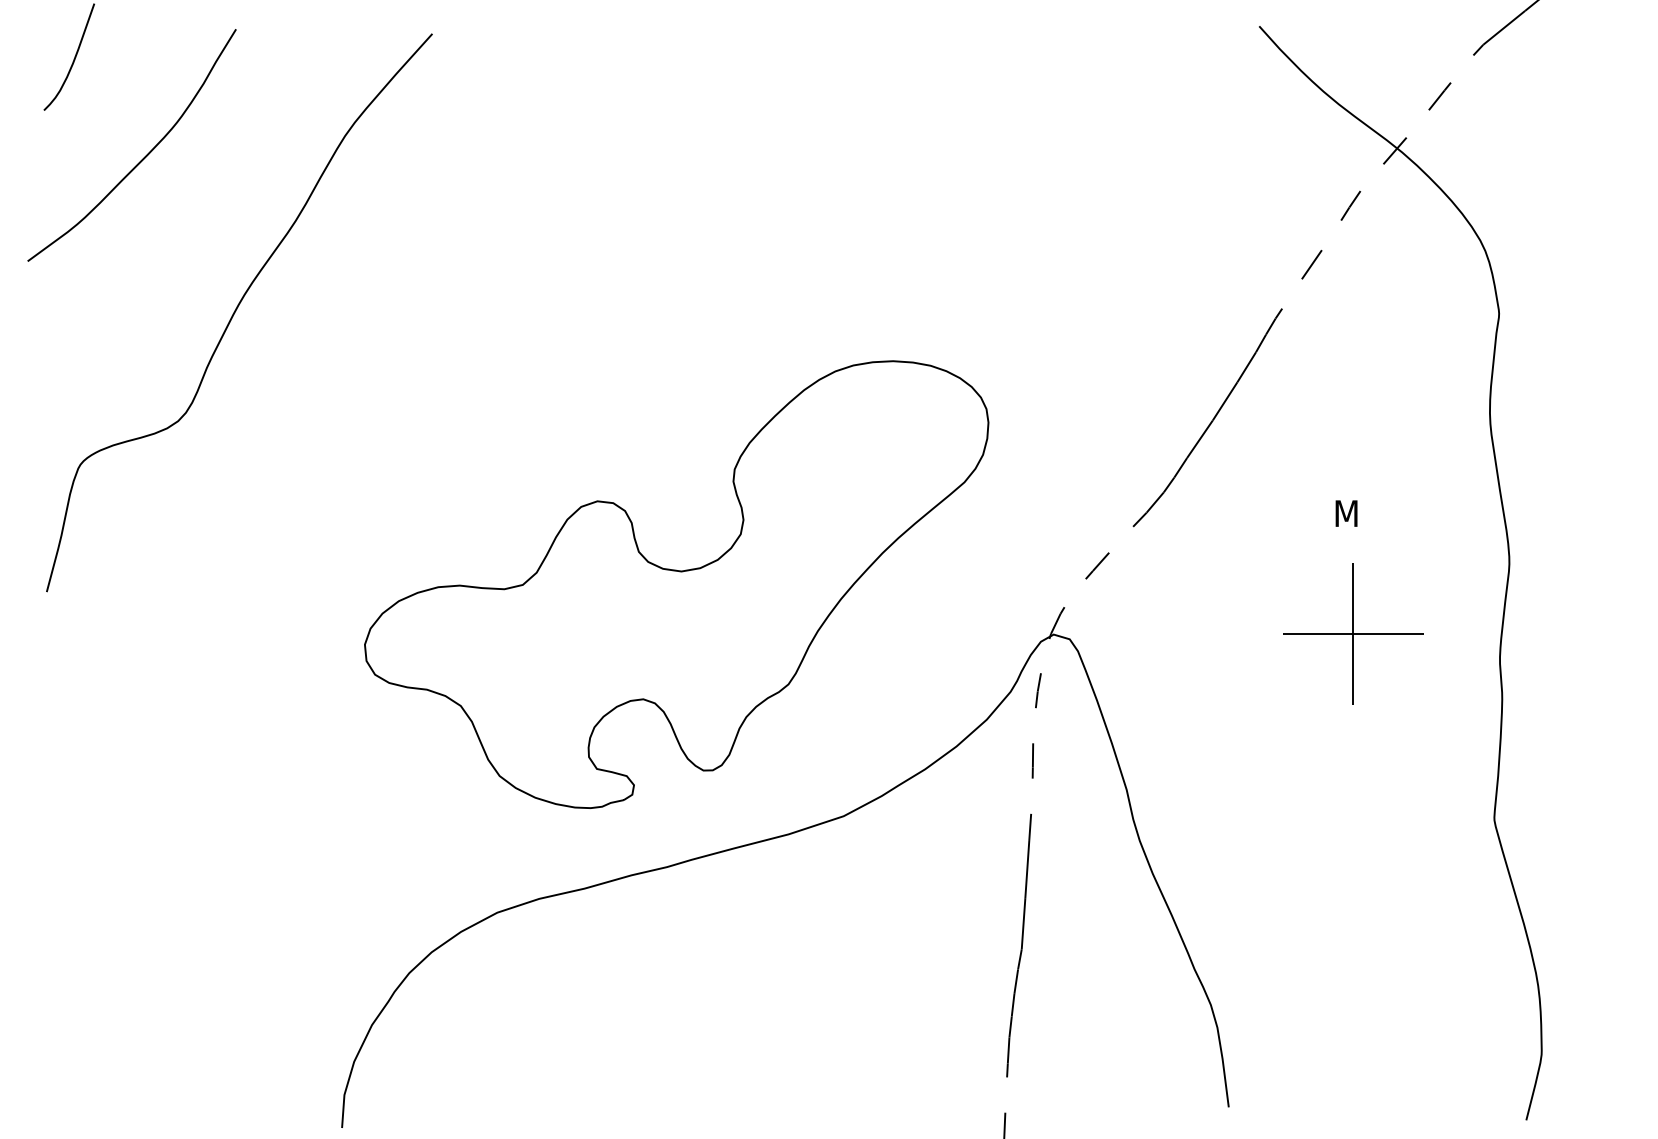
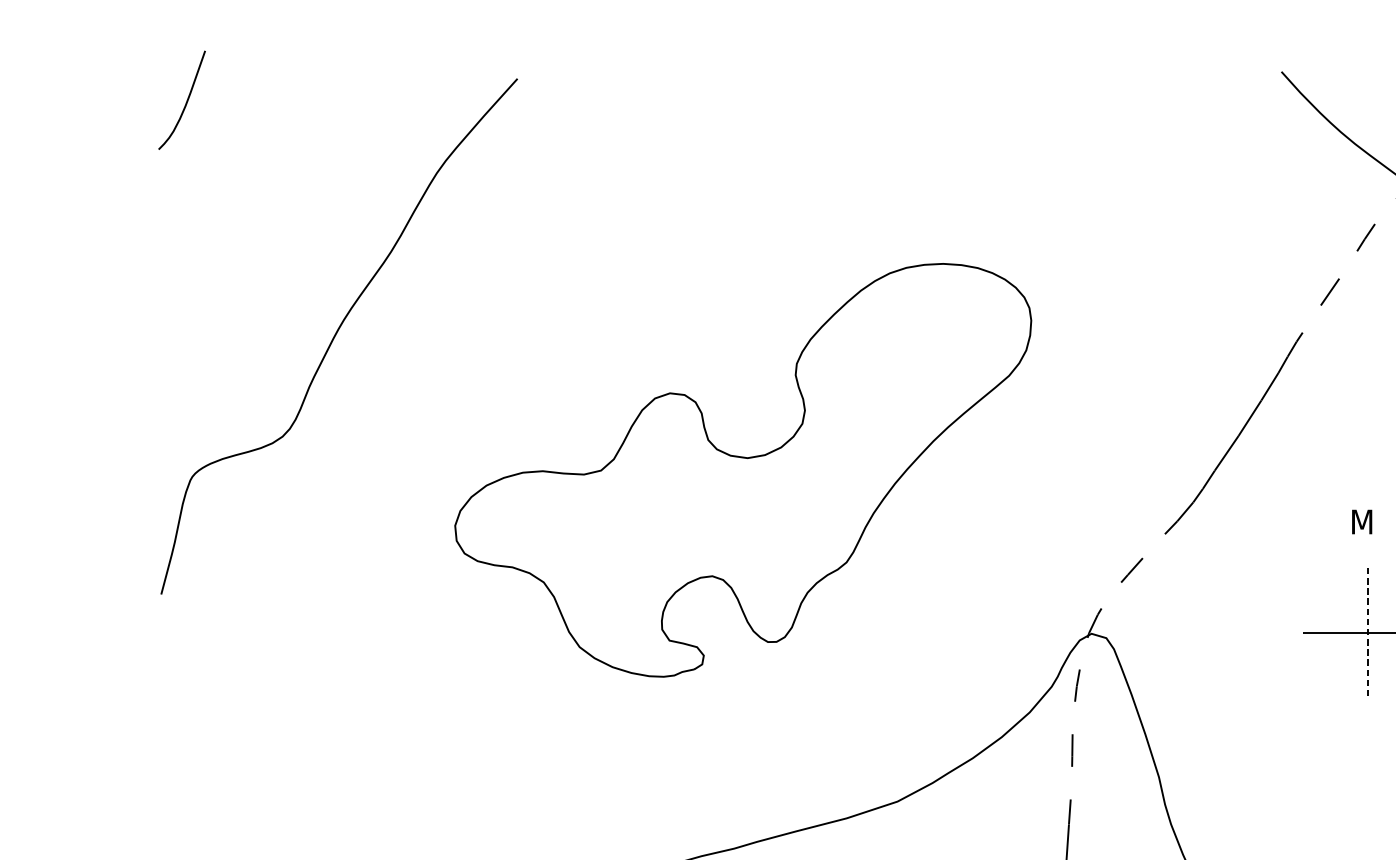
curve: (143, 157) -> (250, 193), removed
part: (676, 584) -> (743, 470), moved
line: (1353, 633) -> (1368, 632), solid -> dashed

